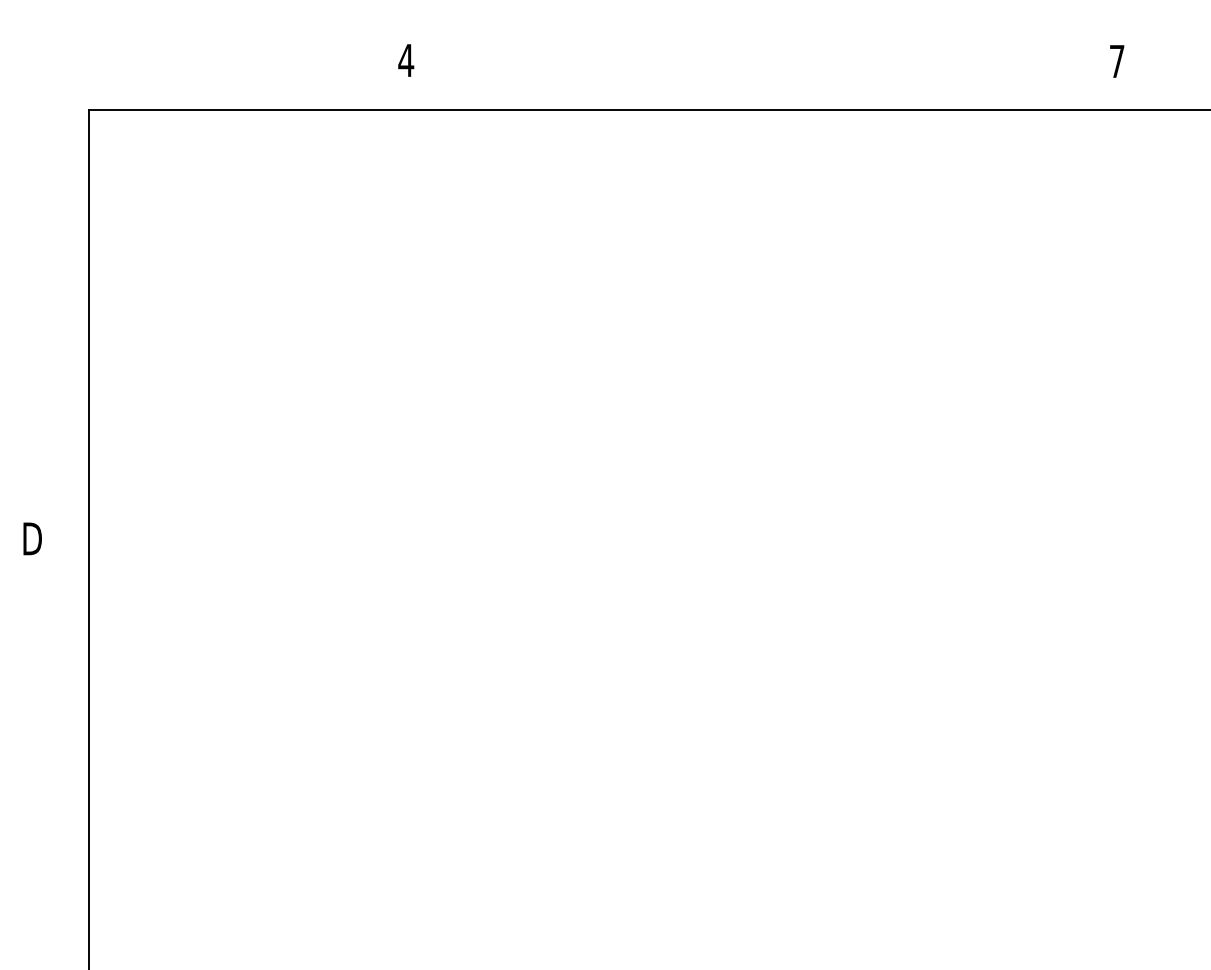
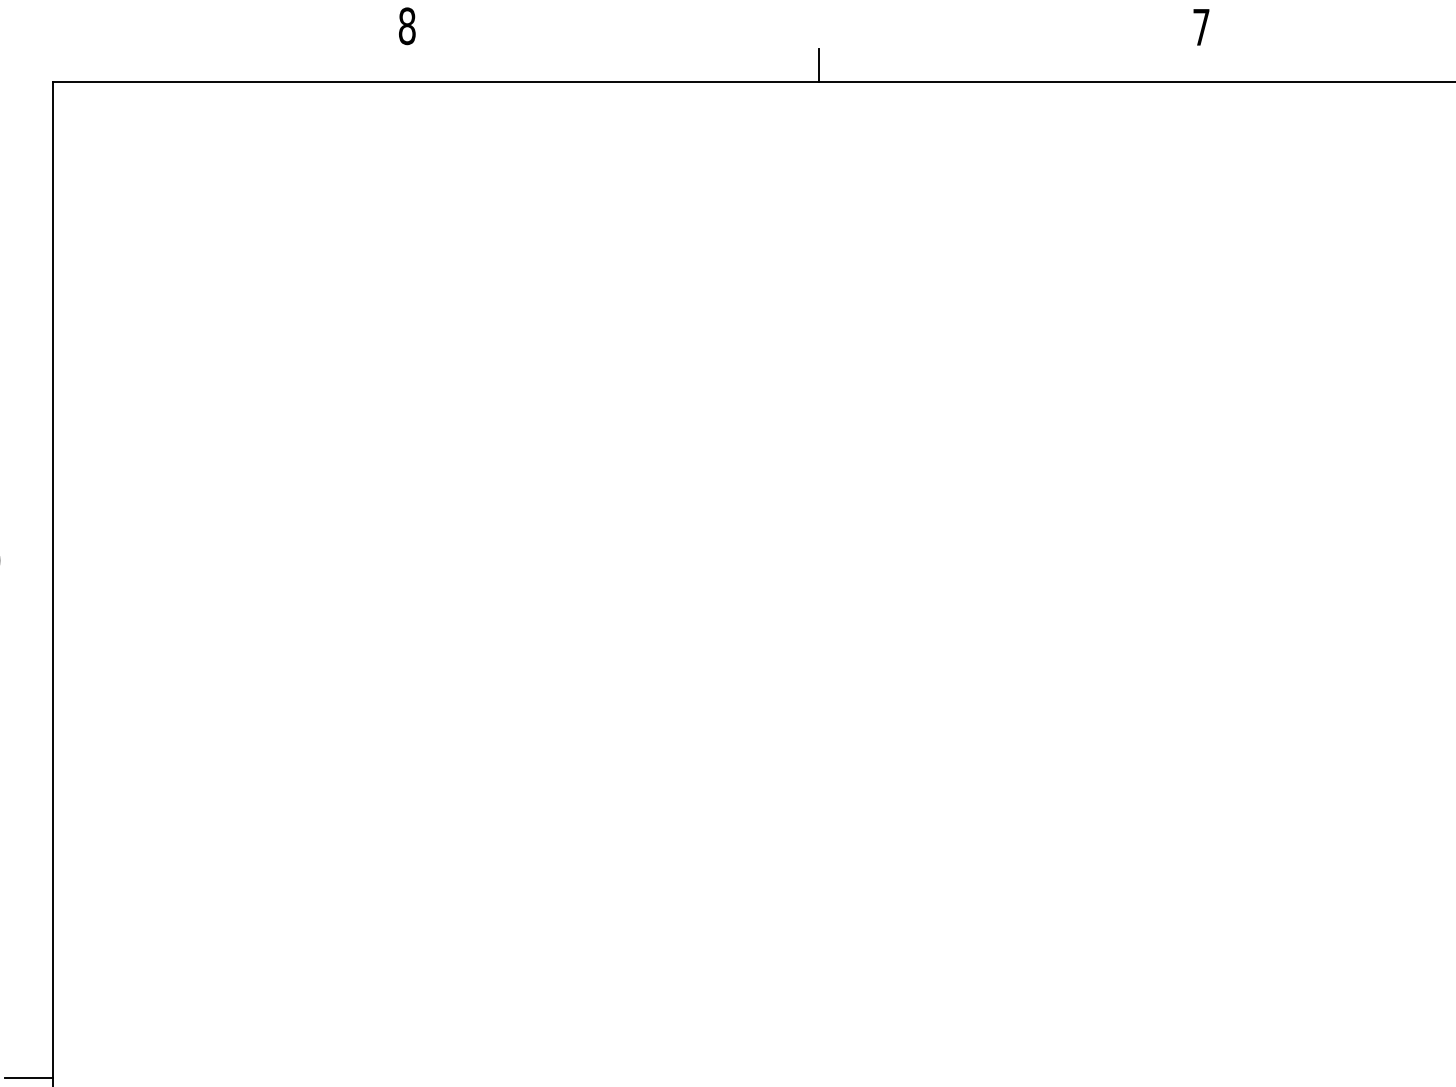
text: (406, 60) -> (407, 26), 4 -> 8
line: (774, 94) -> (818, 64), added

